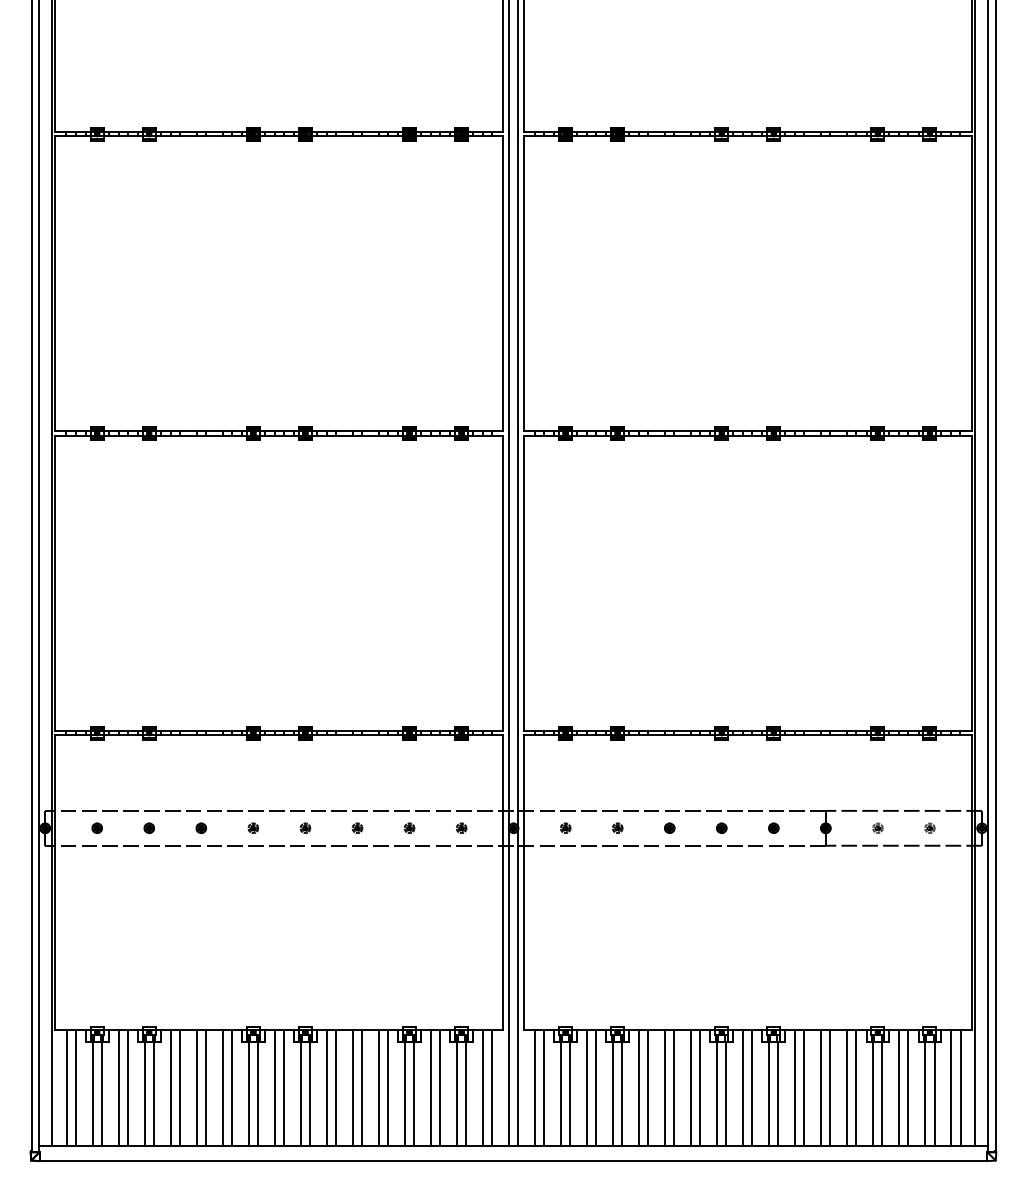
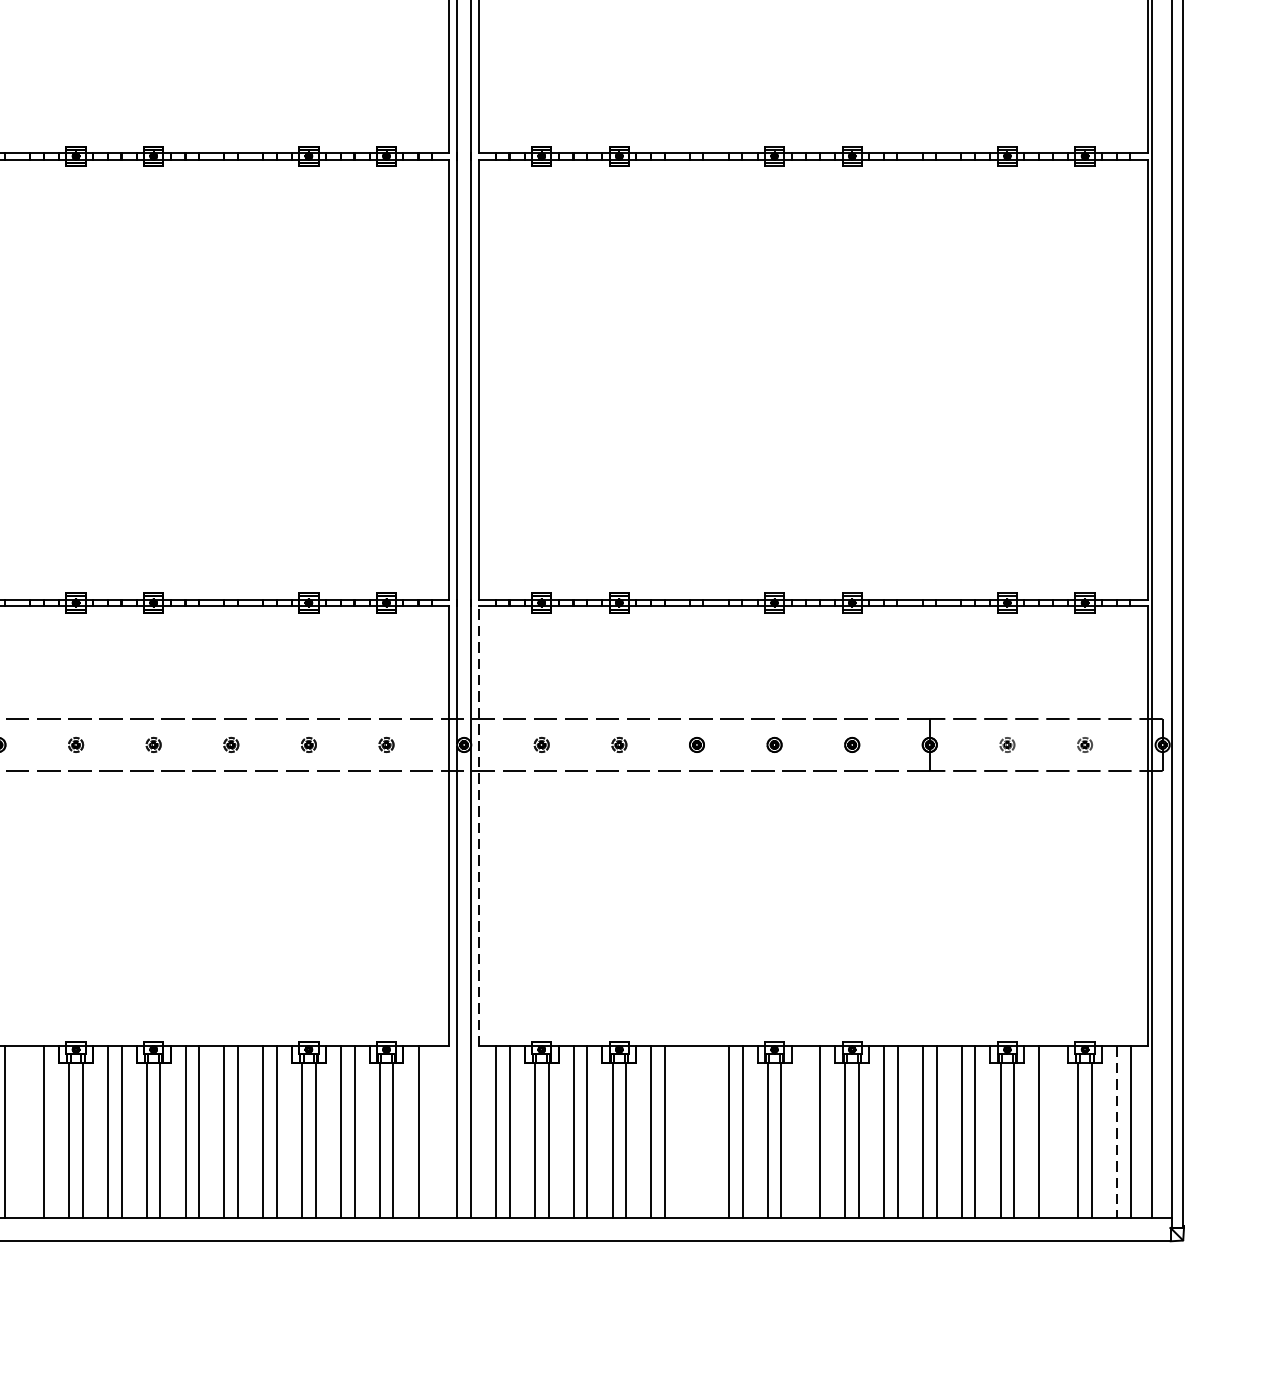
line: (523, 882) -> (478, 825), solid -> dashed
line: (222, 1087) -> (29, 1131), removed
line: (492, 1087) -> (432, 1131), removed
line: (665, 1087) -> (690, 1131), removed
line: (674, 1087) -> (704, 1131), removed
line: (743, 1087) -> (806, 1131), removed
line: (908, 1087) -> (1053, 1131), removed
line: (951, 1088) -> (1117, 1133), solid -> dashed

